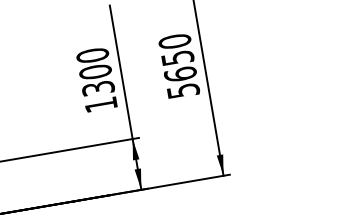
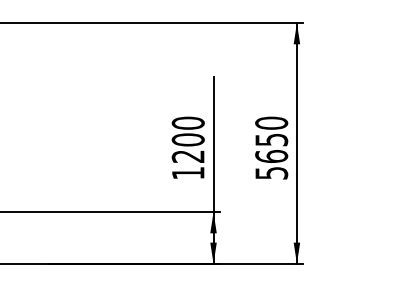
text: (98, 88) -> (188, 156), 1300 -> 1200

